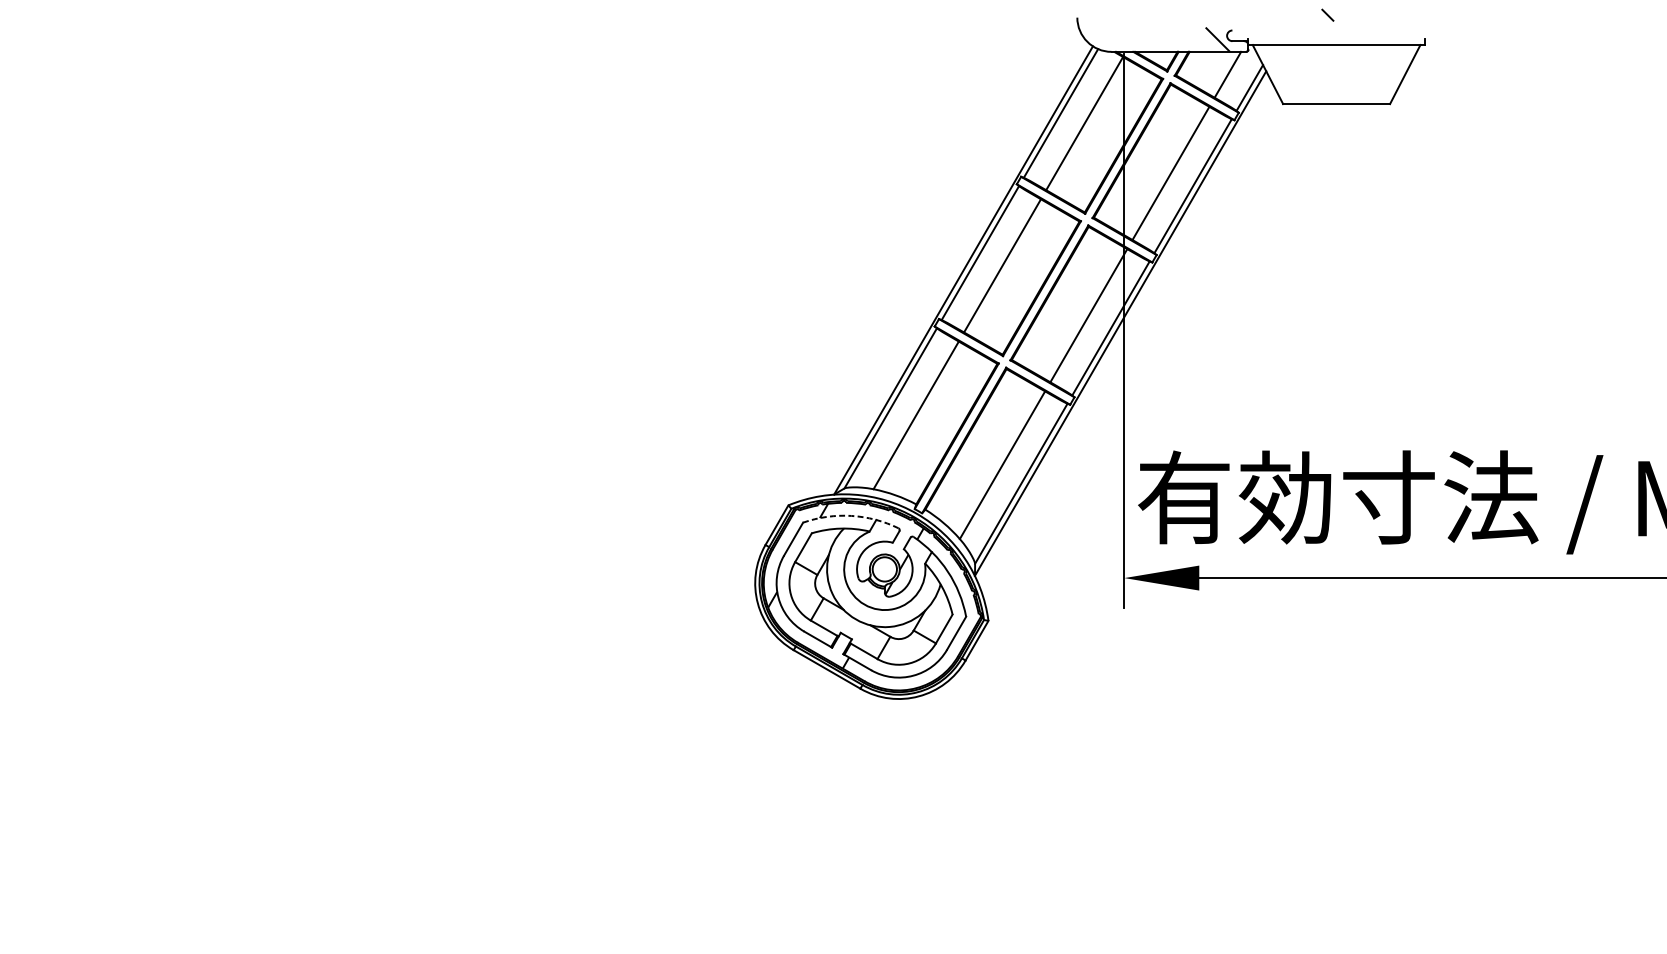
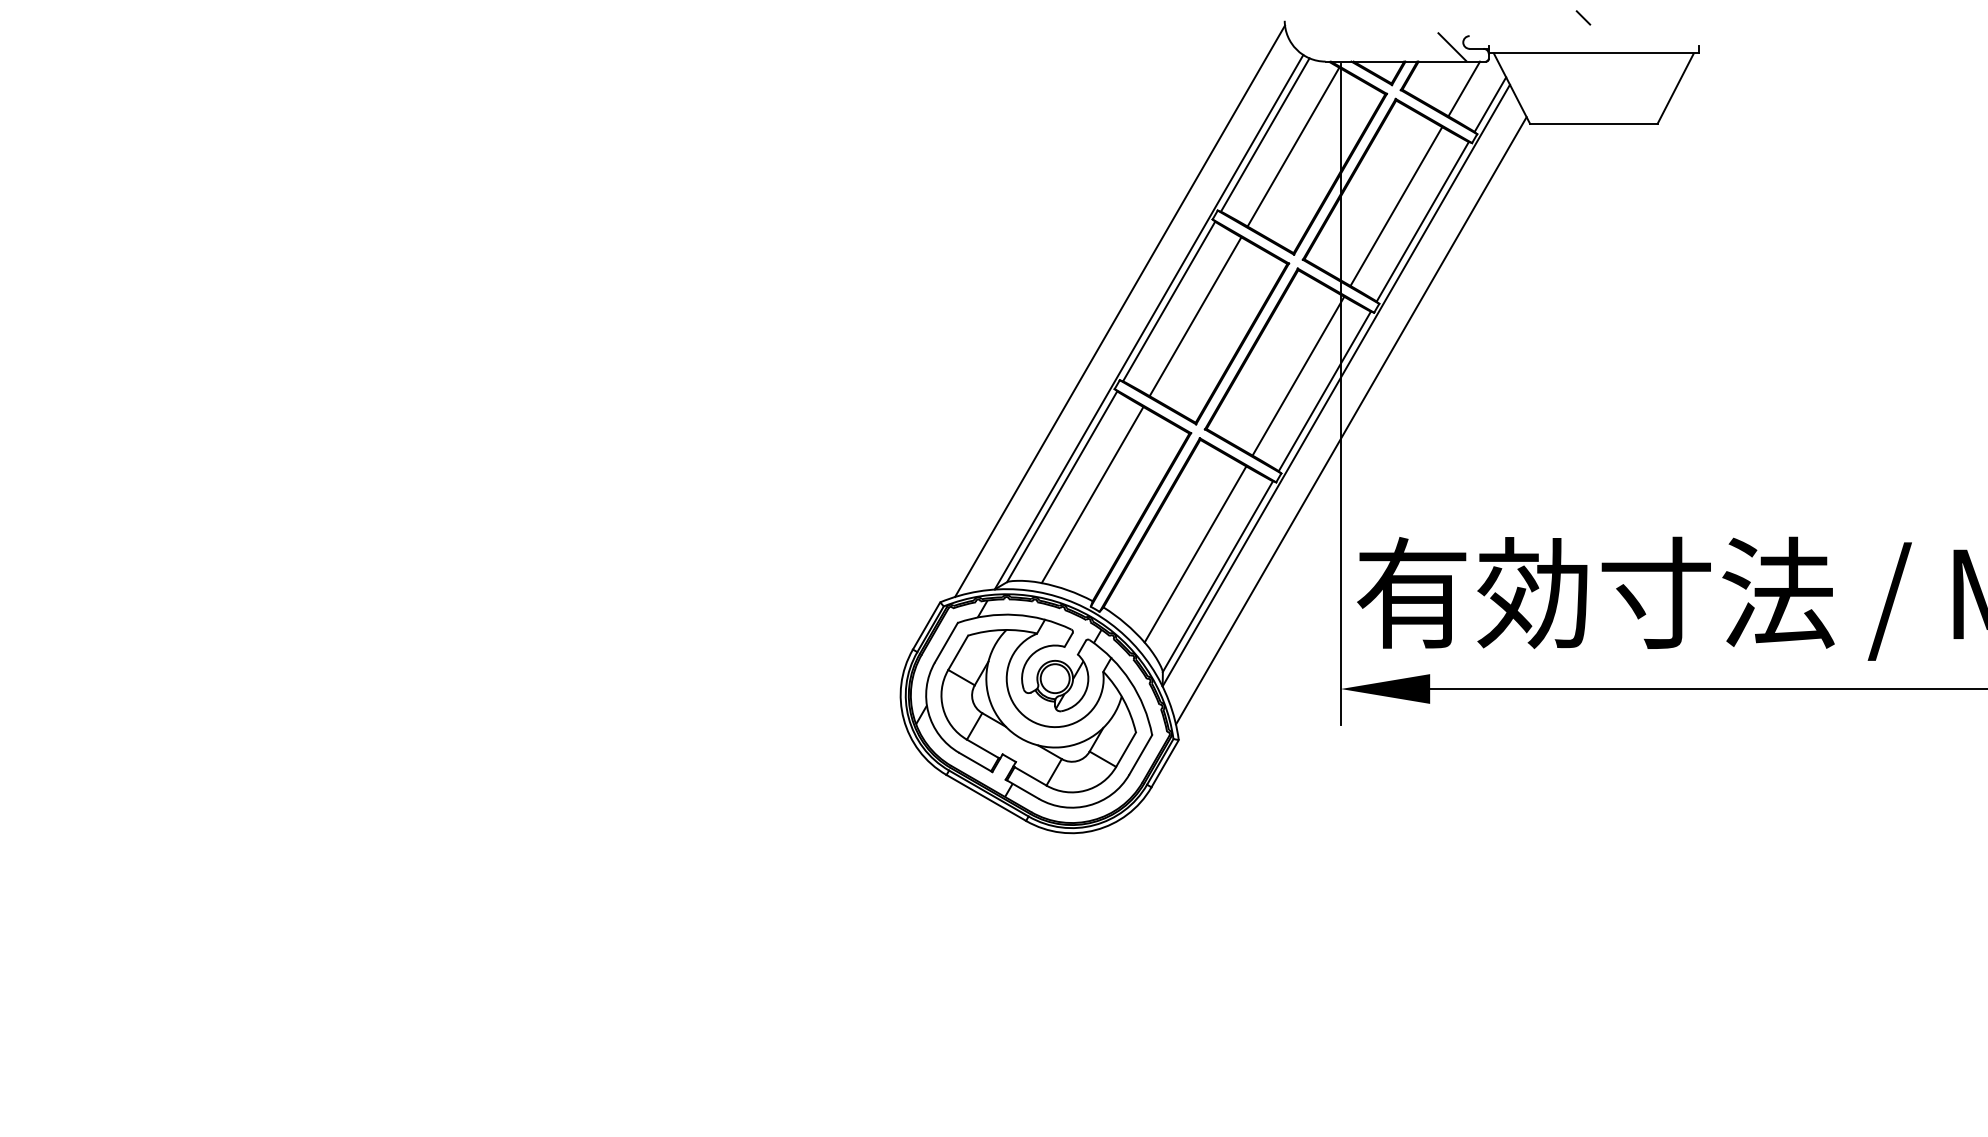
line: (939, 260) -> (1120, 310), added
line: (1133, 352) -> (1351, 420), added
arc: (851, 515) -> (1015, 614), dashed -> solid

